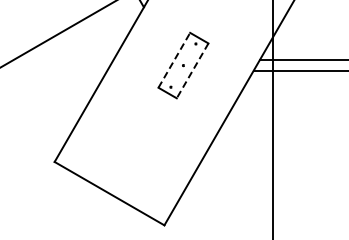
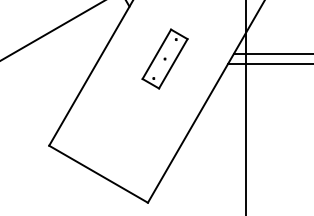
line: (174, 60) -> (157, 54), dashed -> solid
line: (192, 70) -> (173, 63), dashed -> solid

